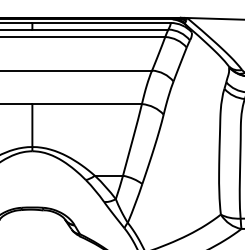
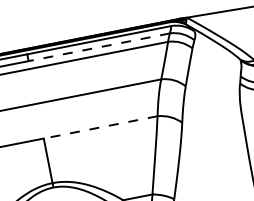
line: (99, 29) -> (98, 47), solid -> dashed
line: (87, 104) -> (101, 127), solid -> dashed

